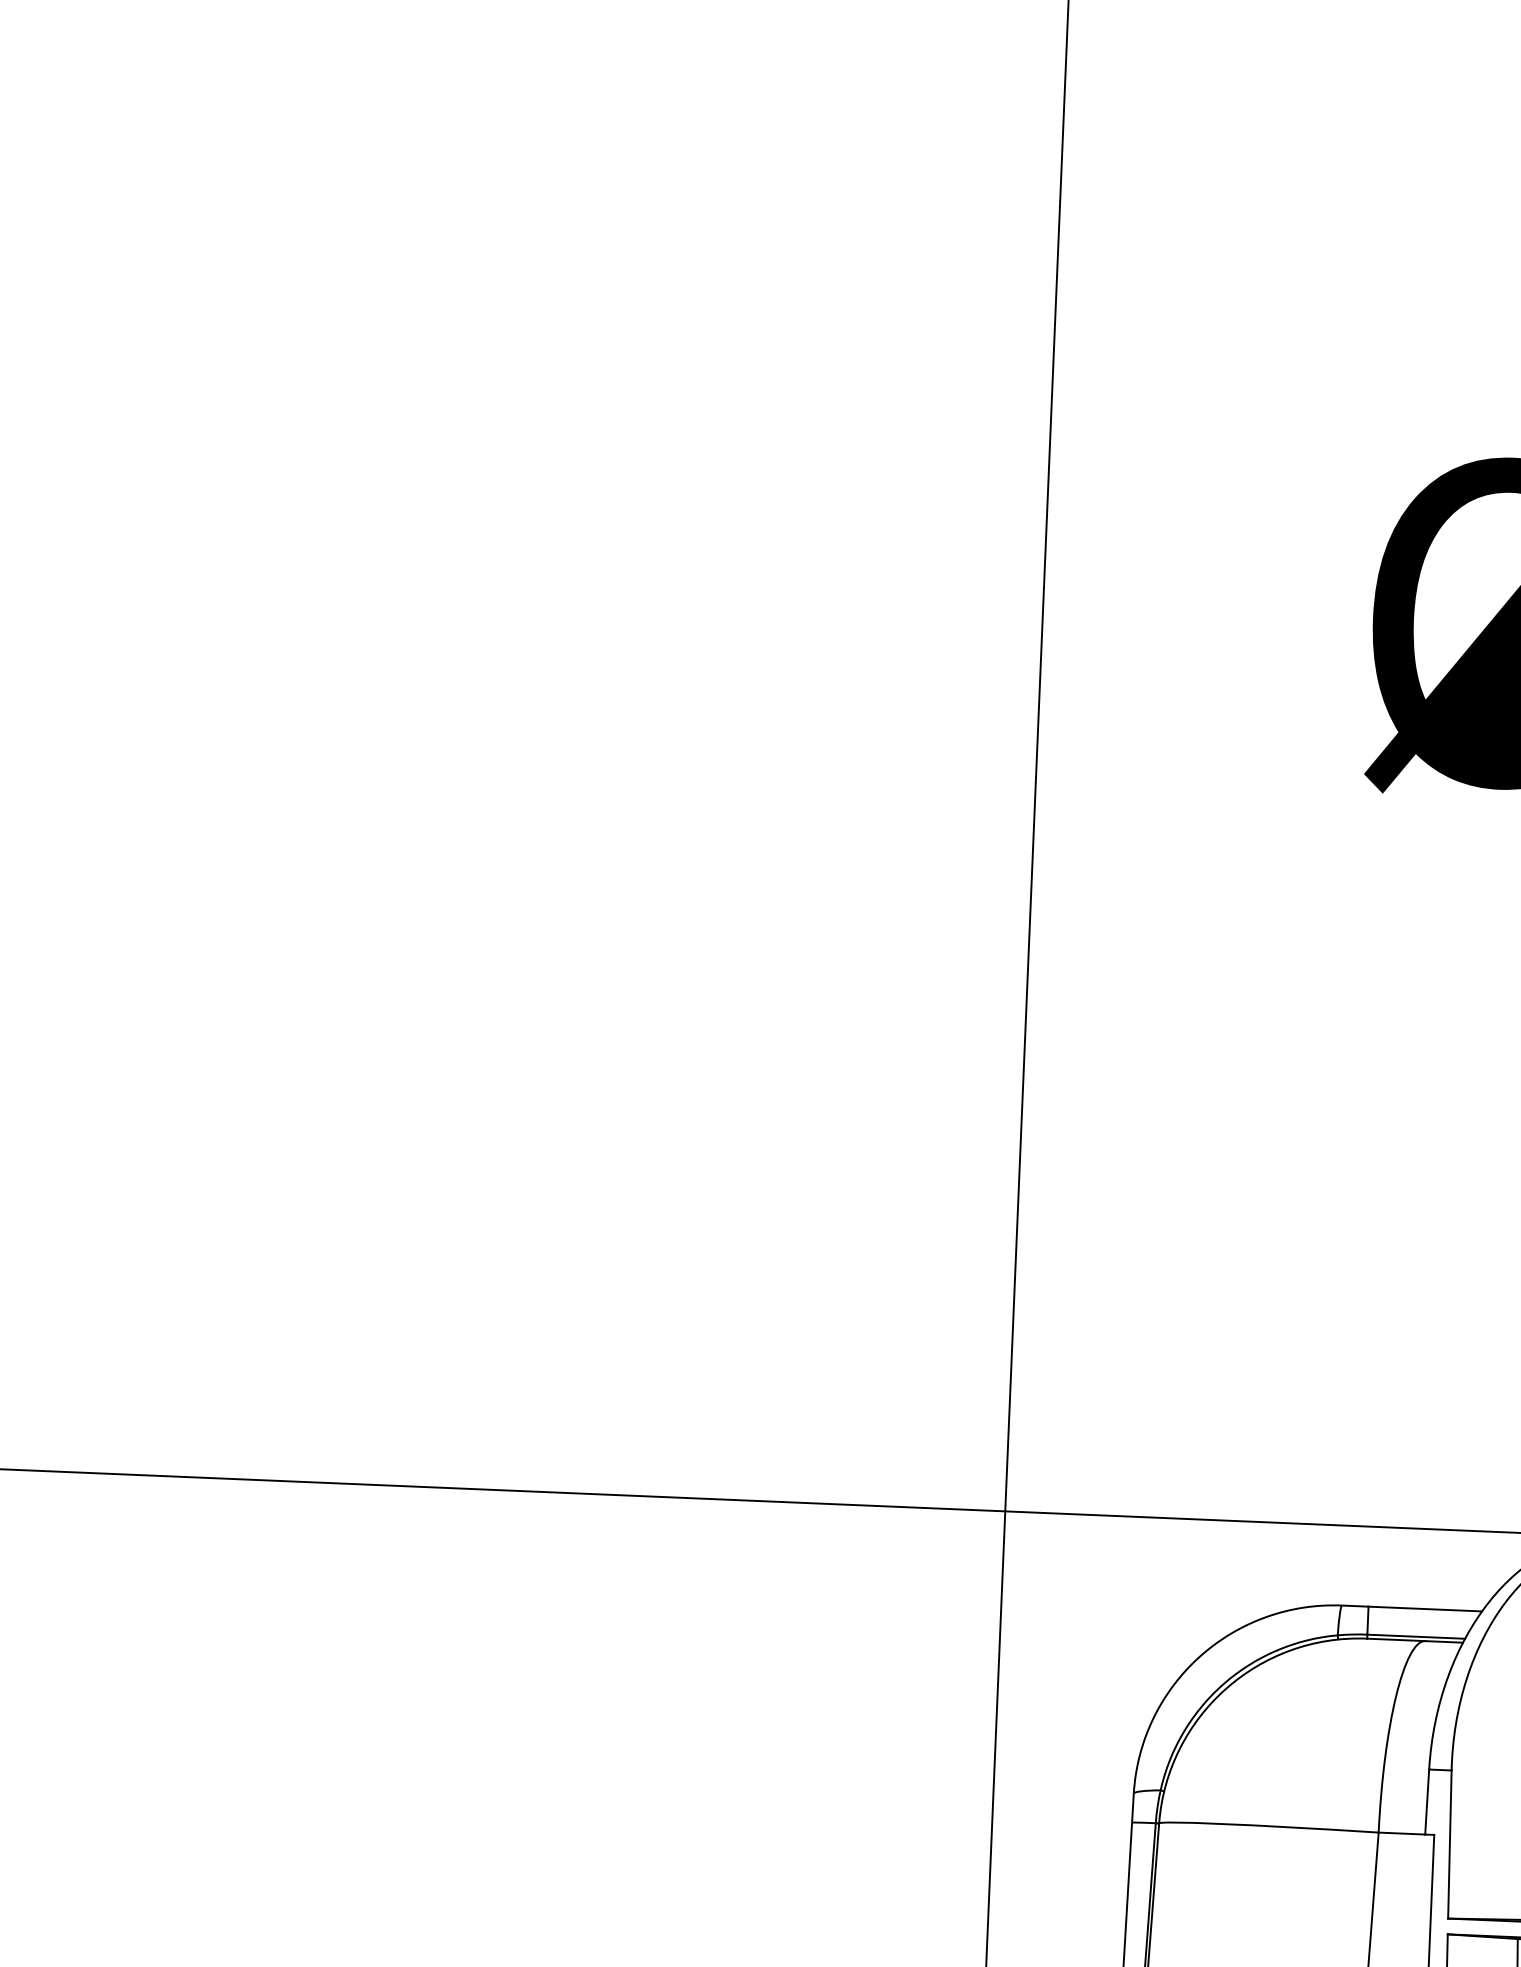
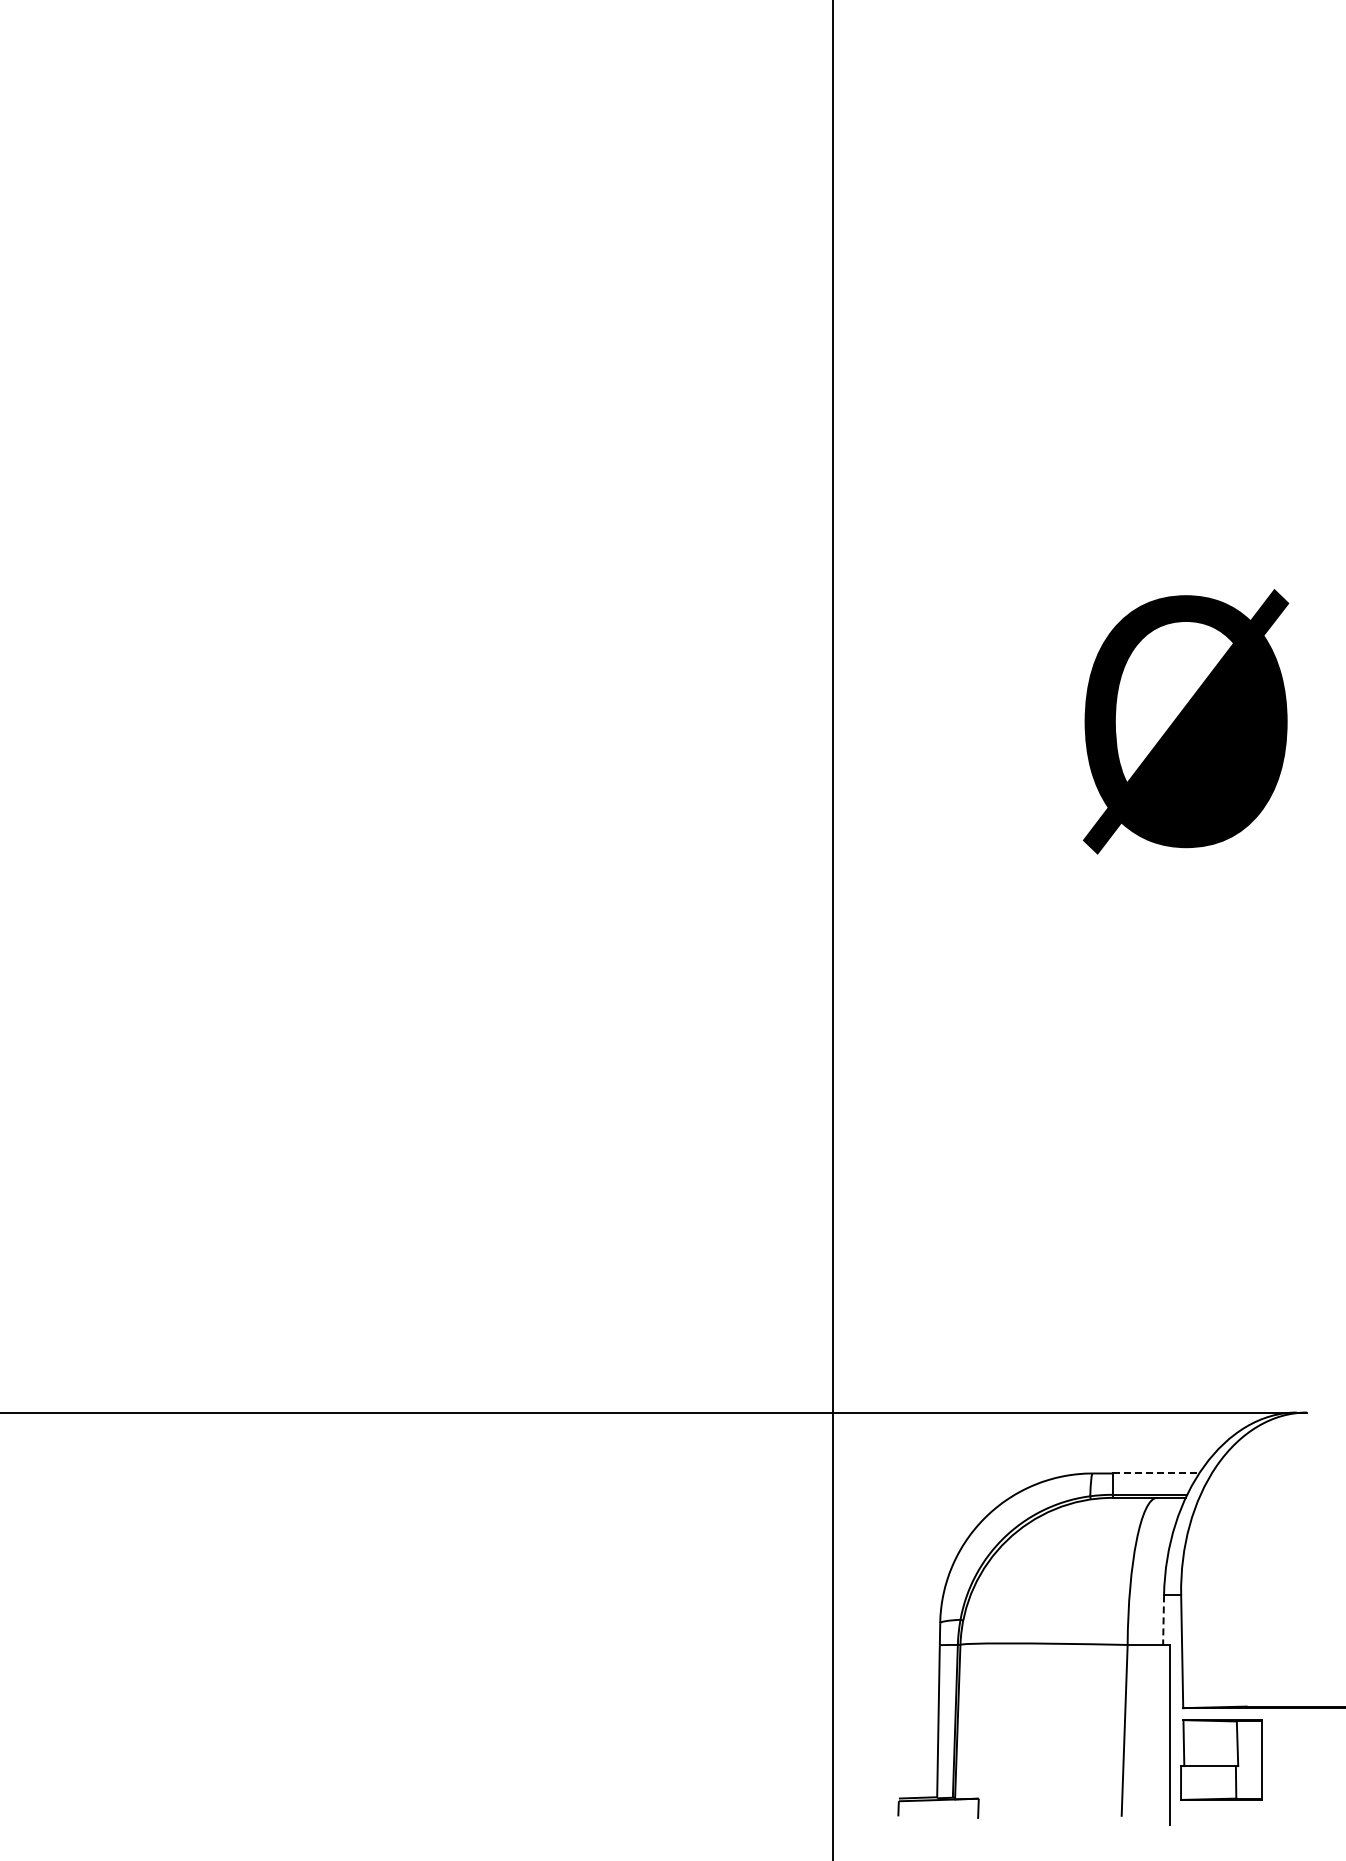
line: (1425, 1609) -> (1156, 1473), solid -> dashed
line: (1427, 1802) -> (1163, 1620), solid -> dashed

